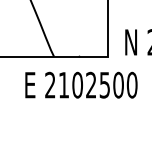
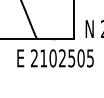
text: (132, 85) -> (90, 58), 2102500 -> 2102505

